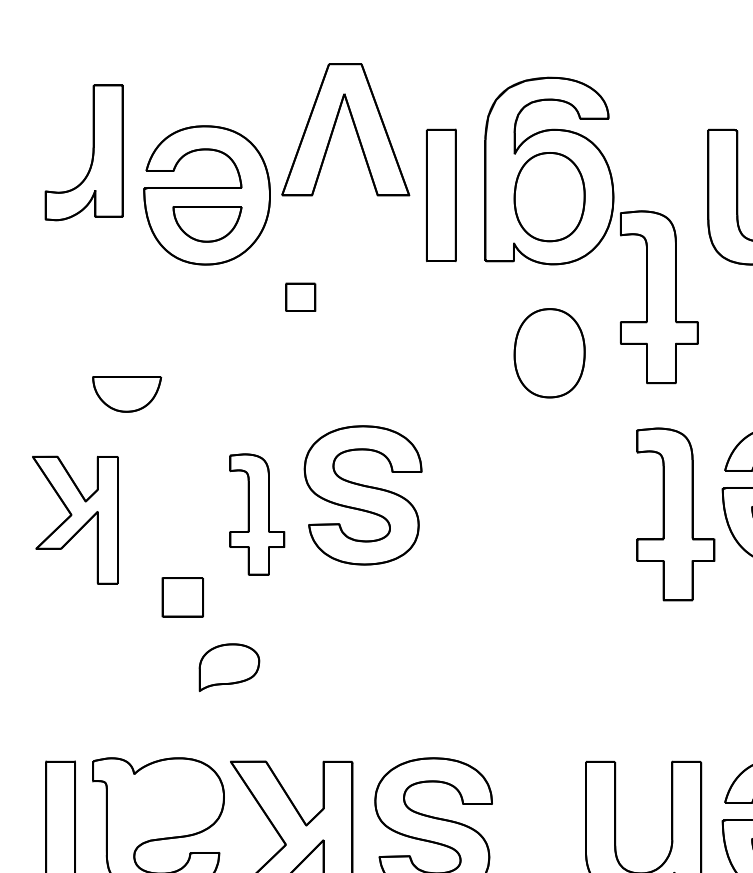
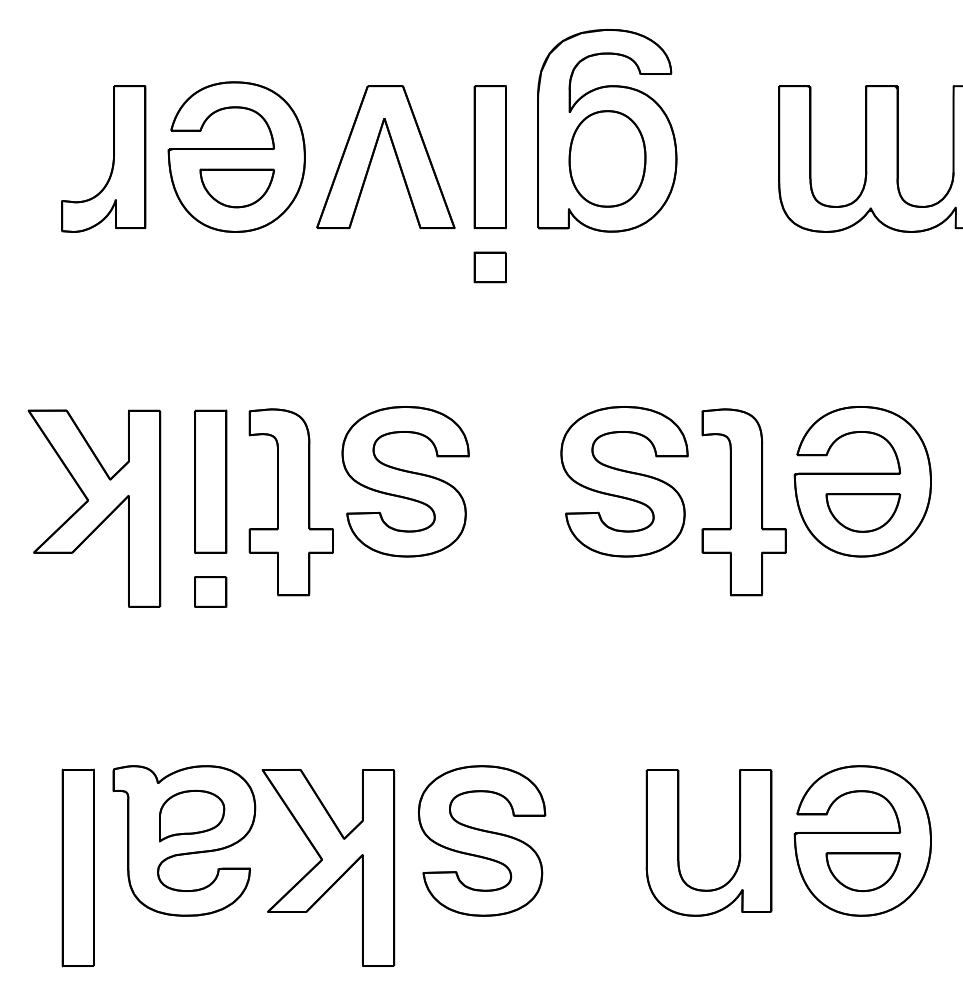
part: (354, 128) -> (395, 155), moved
part: (92, 153) -> (112, 159), moved
part: (300, 297) -> (489, 267), moved
part: (658, 297) -> (725, 267), removed
part: (549, 352) -> (607, 327), removed
part: (126, 394) -> (149, 372), removed
part: (182, 495) -> (210, 481), added
part: (565, 495) -> (624, 481), added
part: (256, 514) -> (290, 502), size x1.43
part: (75, 520) -> (94, 508), size x1.43
part: (182, 596) -> (210, 591), size x0.71
part: (229, 667) -> (192, 815), moved

